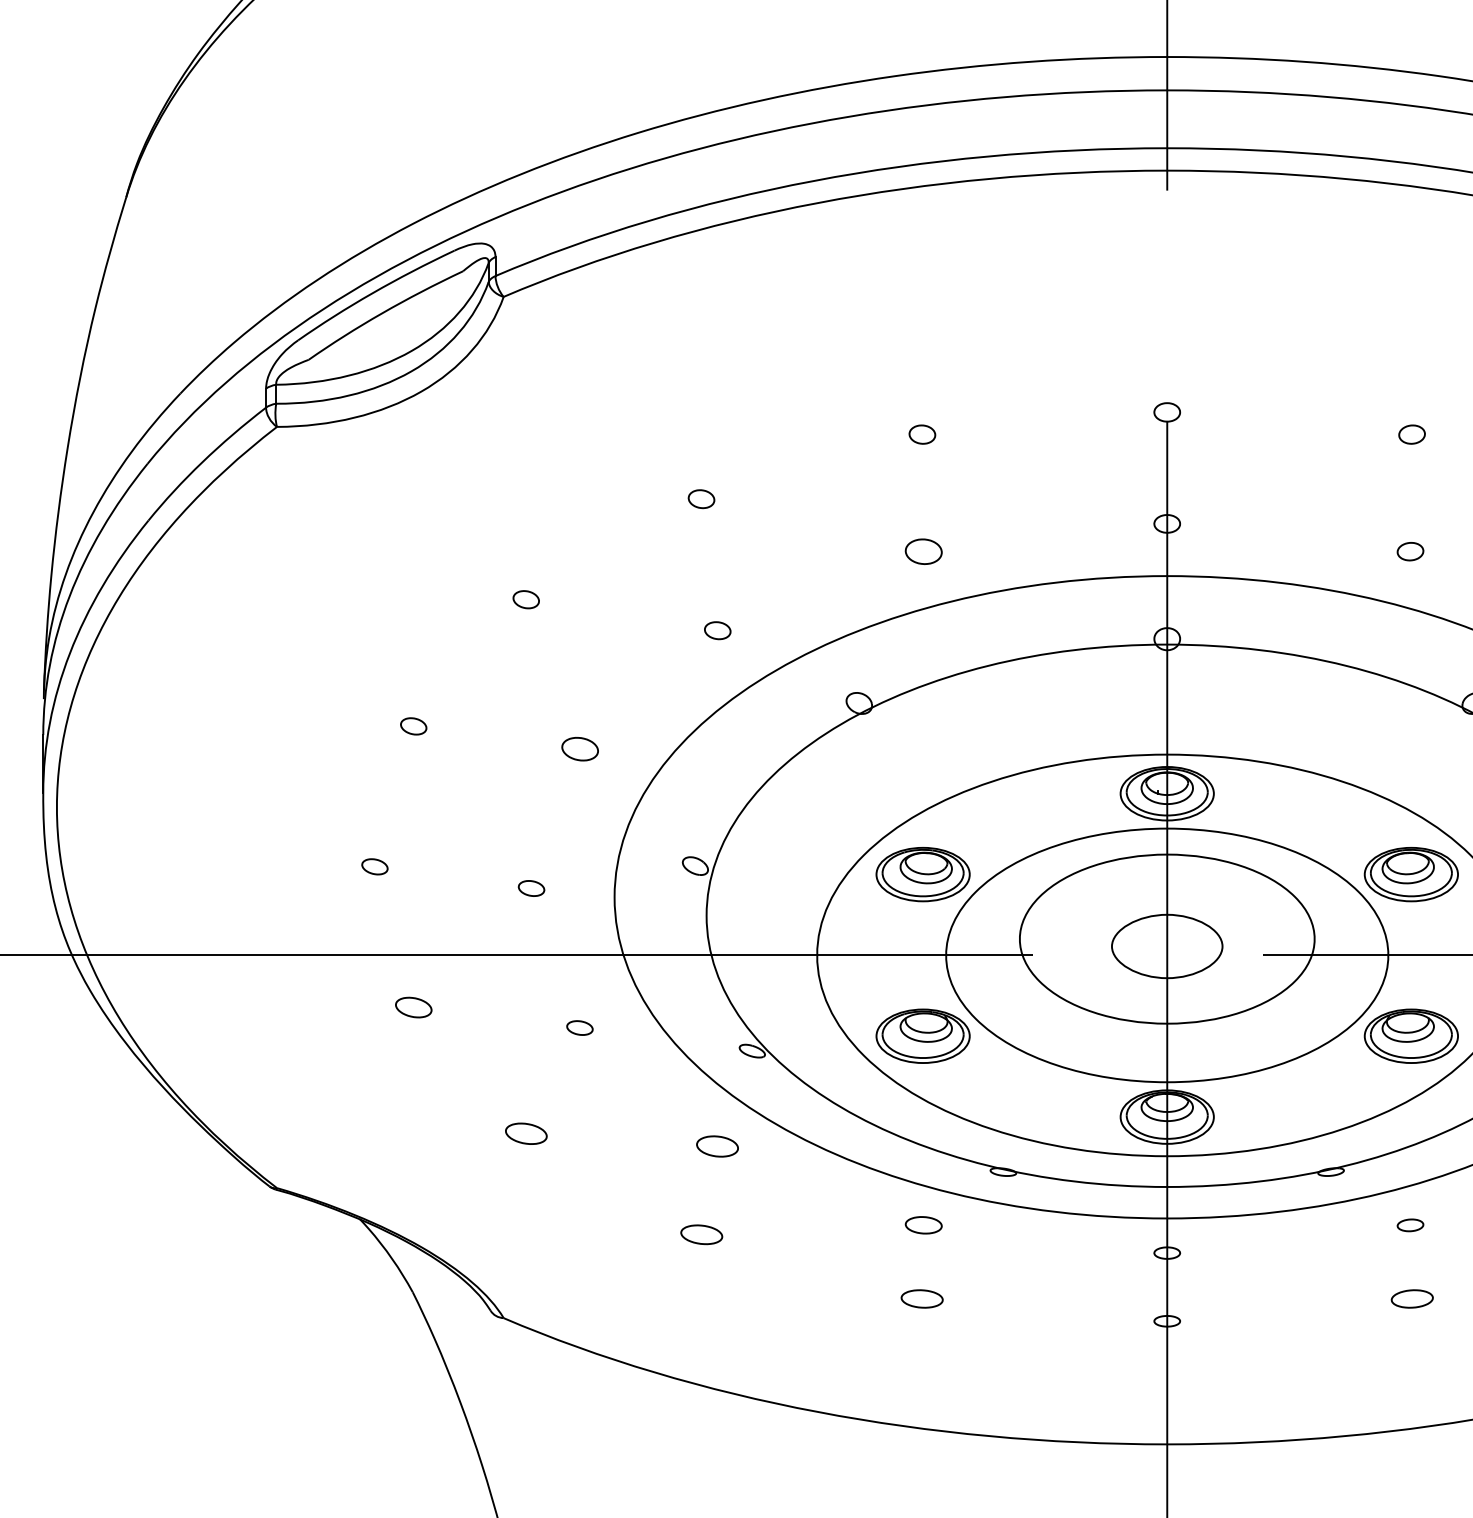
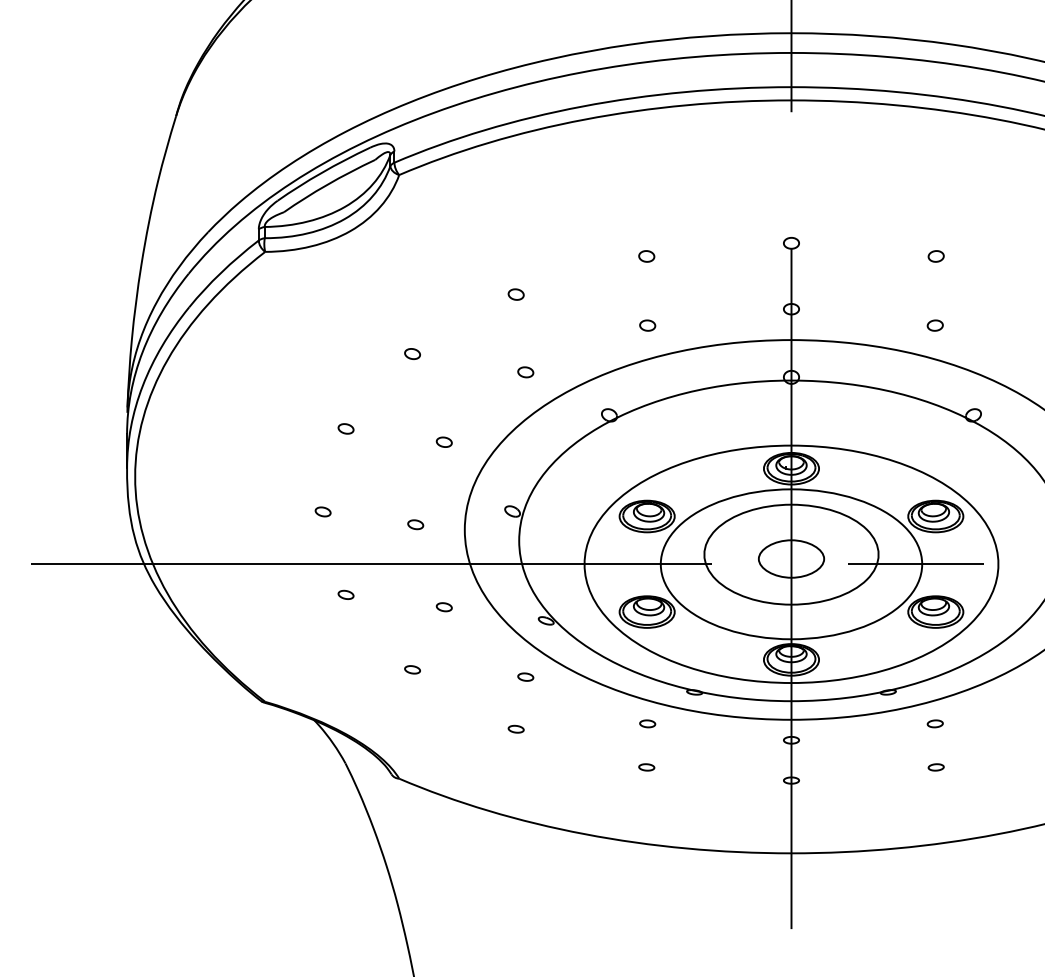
part: (923, 551) -> (647, 325), size x0.71
part: (578, 747) -> (443, 441), size x0.71
part: (412, 1006) -> (345, 594), size x0.71
part: (526, 1133) -> (412, 669), size x0.62
part: (717, 1145) -> (525, 676), size x0.62
part: (923, 1224) -> (647, 723), size x0.71
part: (700, 1233) -> (515, 728), size x0.62
part: (921, 1299) -> (646, 767), size x0.62
part: (1410, 1299) -> (935, 767), size x0.62

